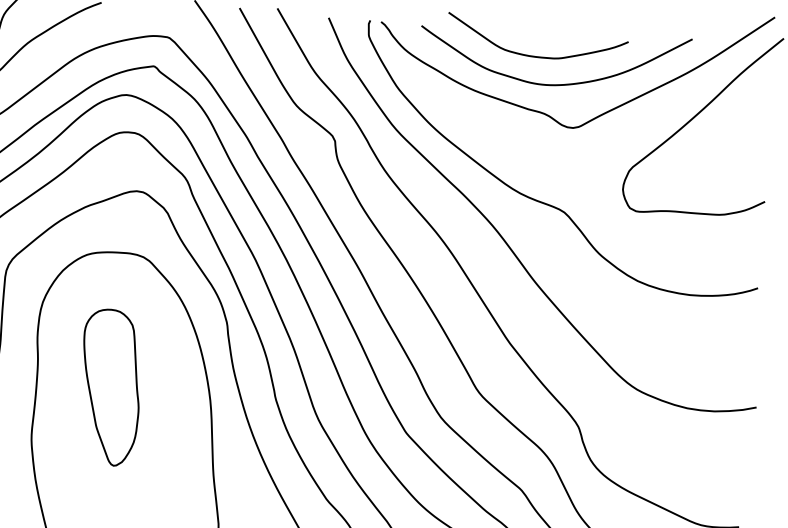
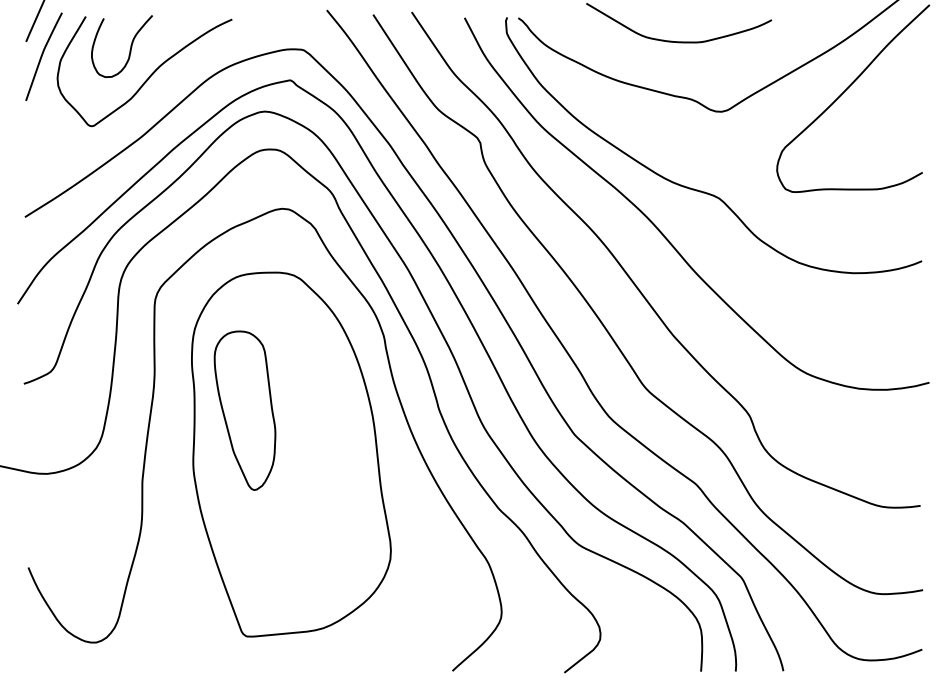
curve: (552, 83) -> (697, 68), removed
part: (109, 387) -> (244, 410), moved

